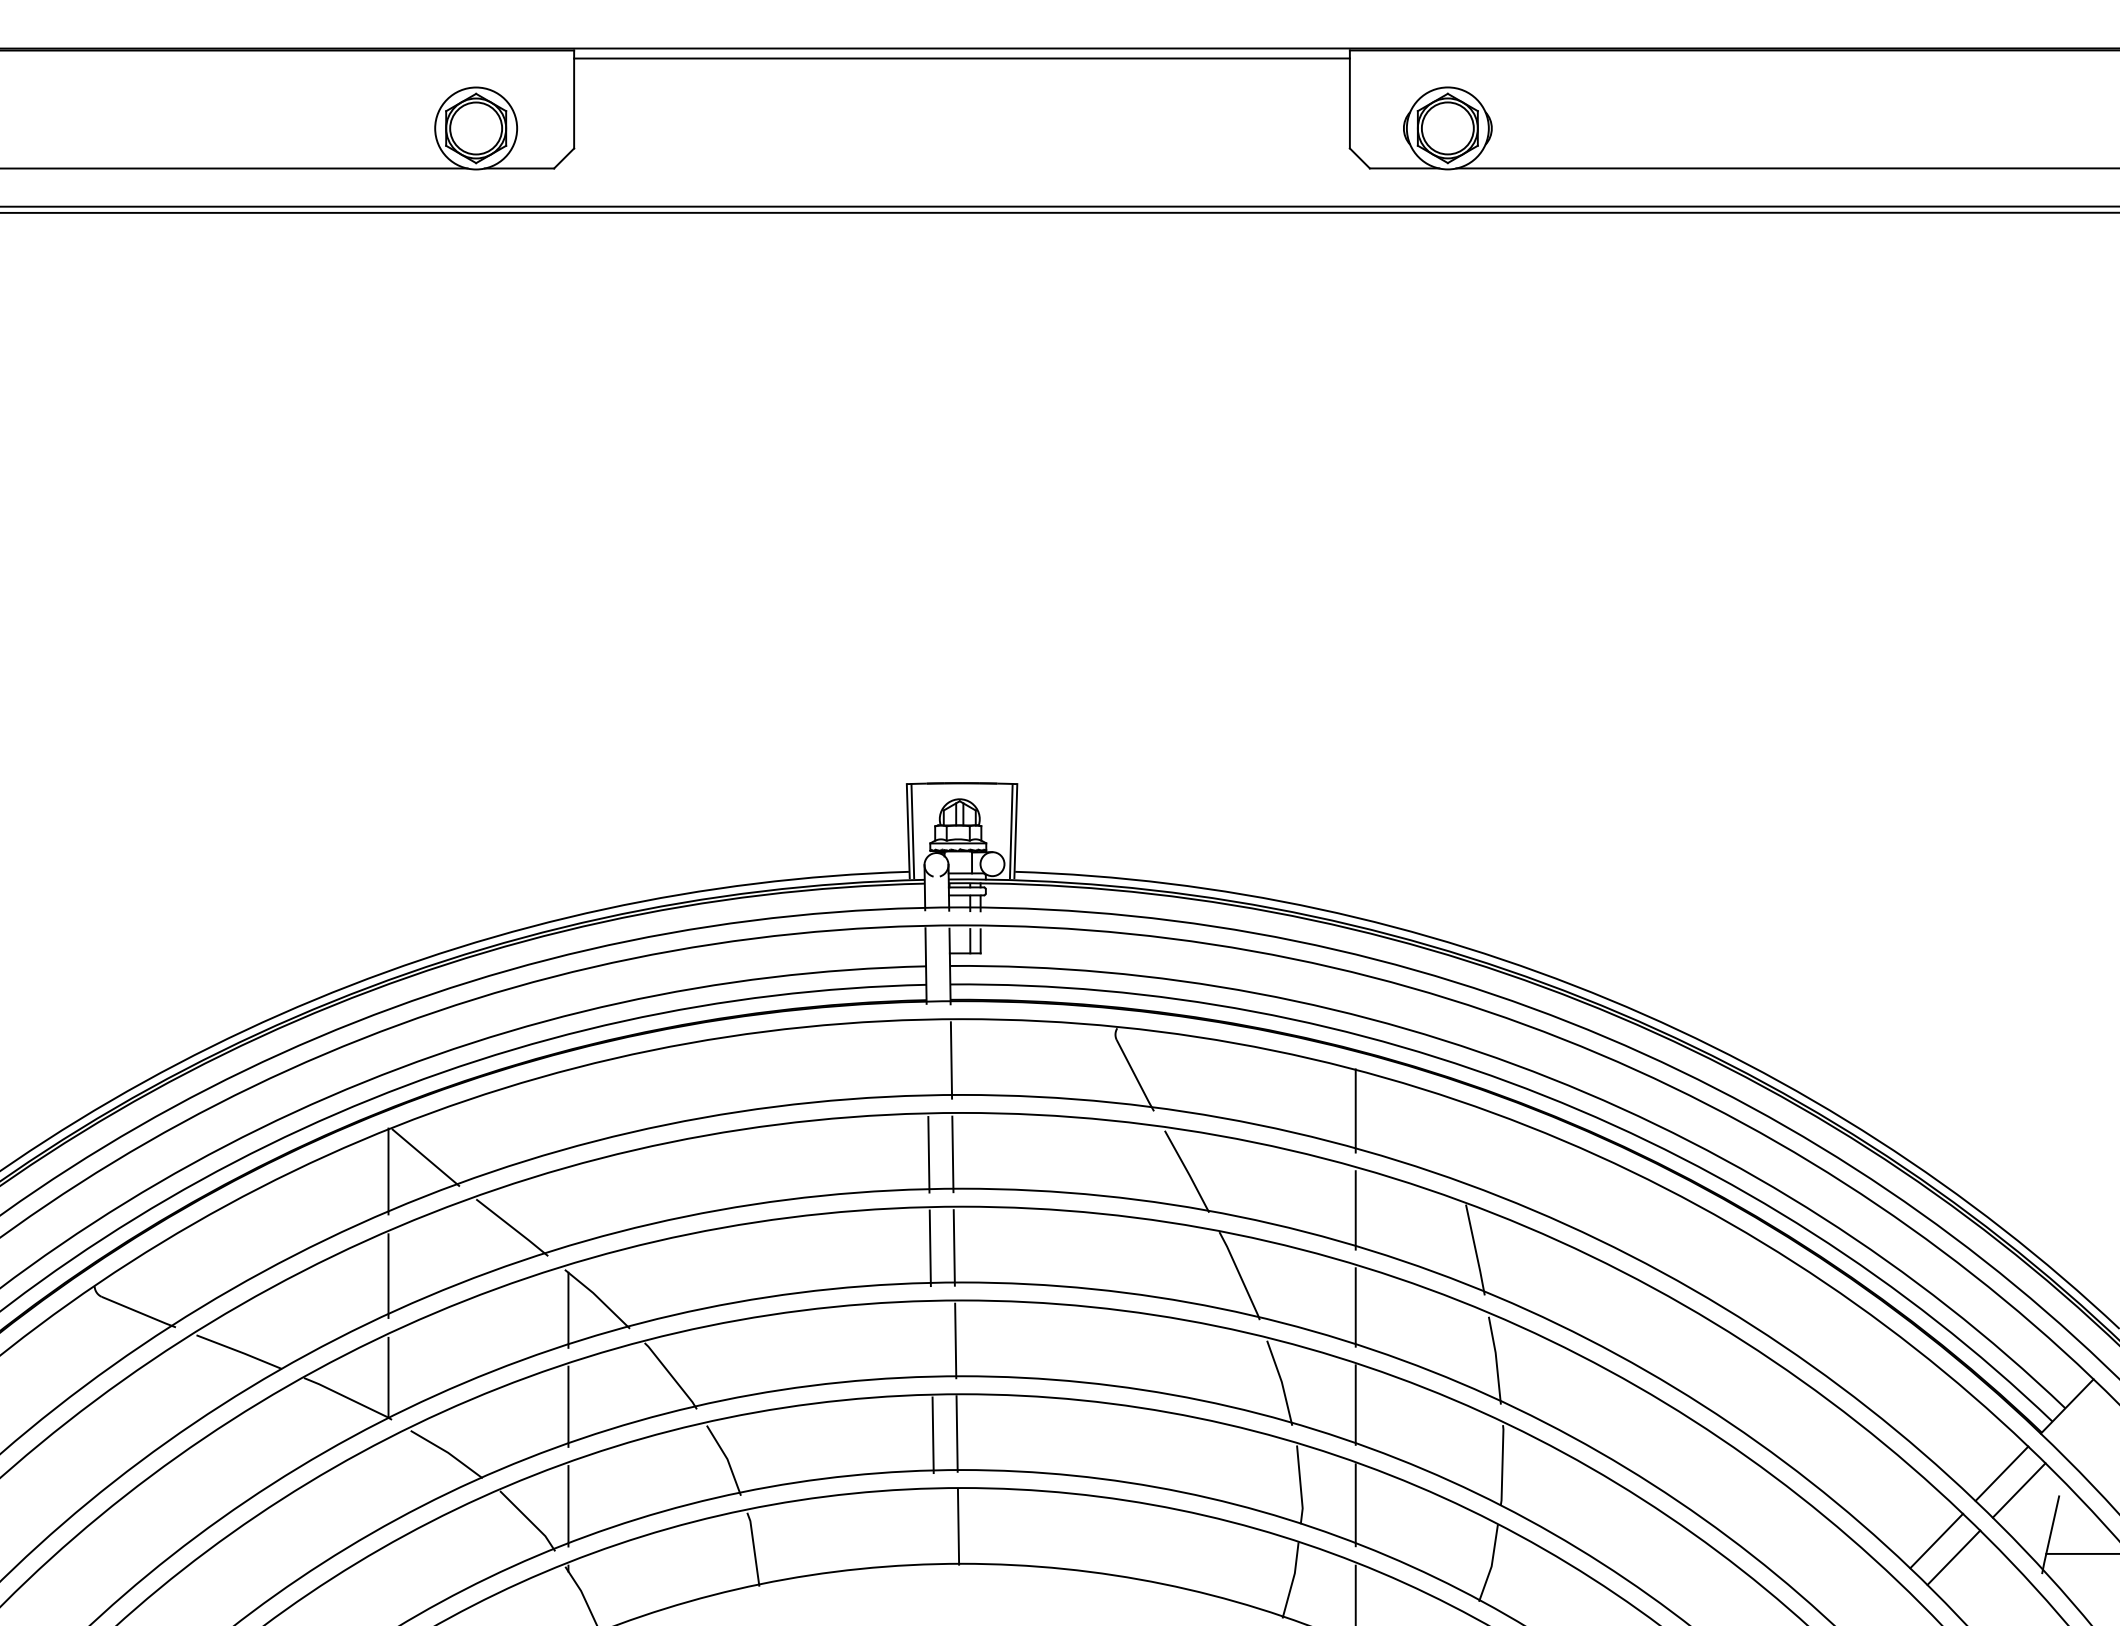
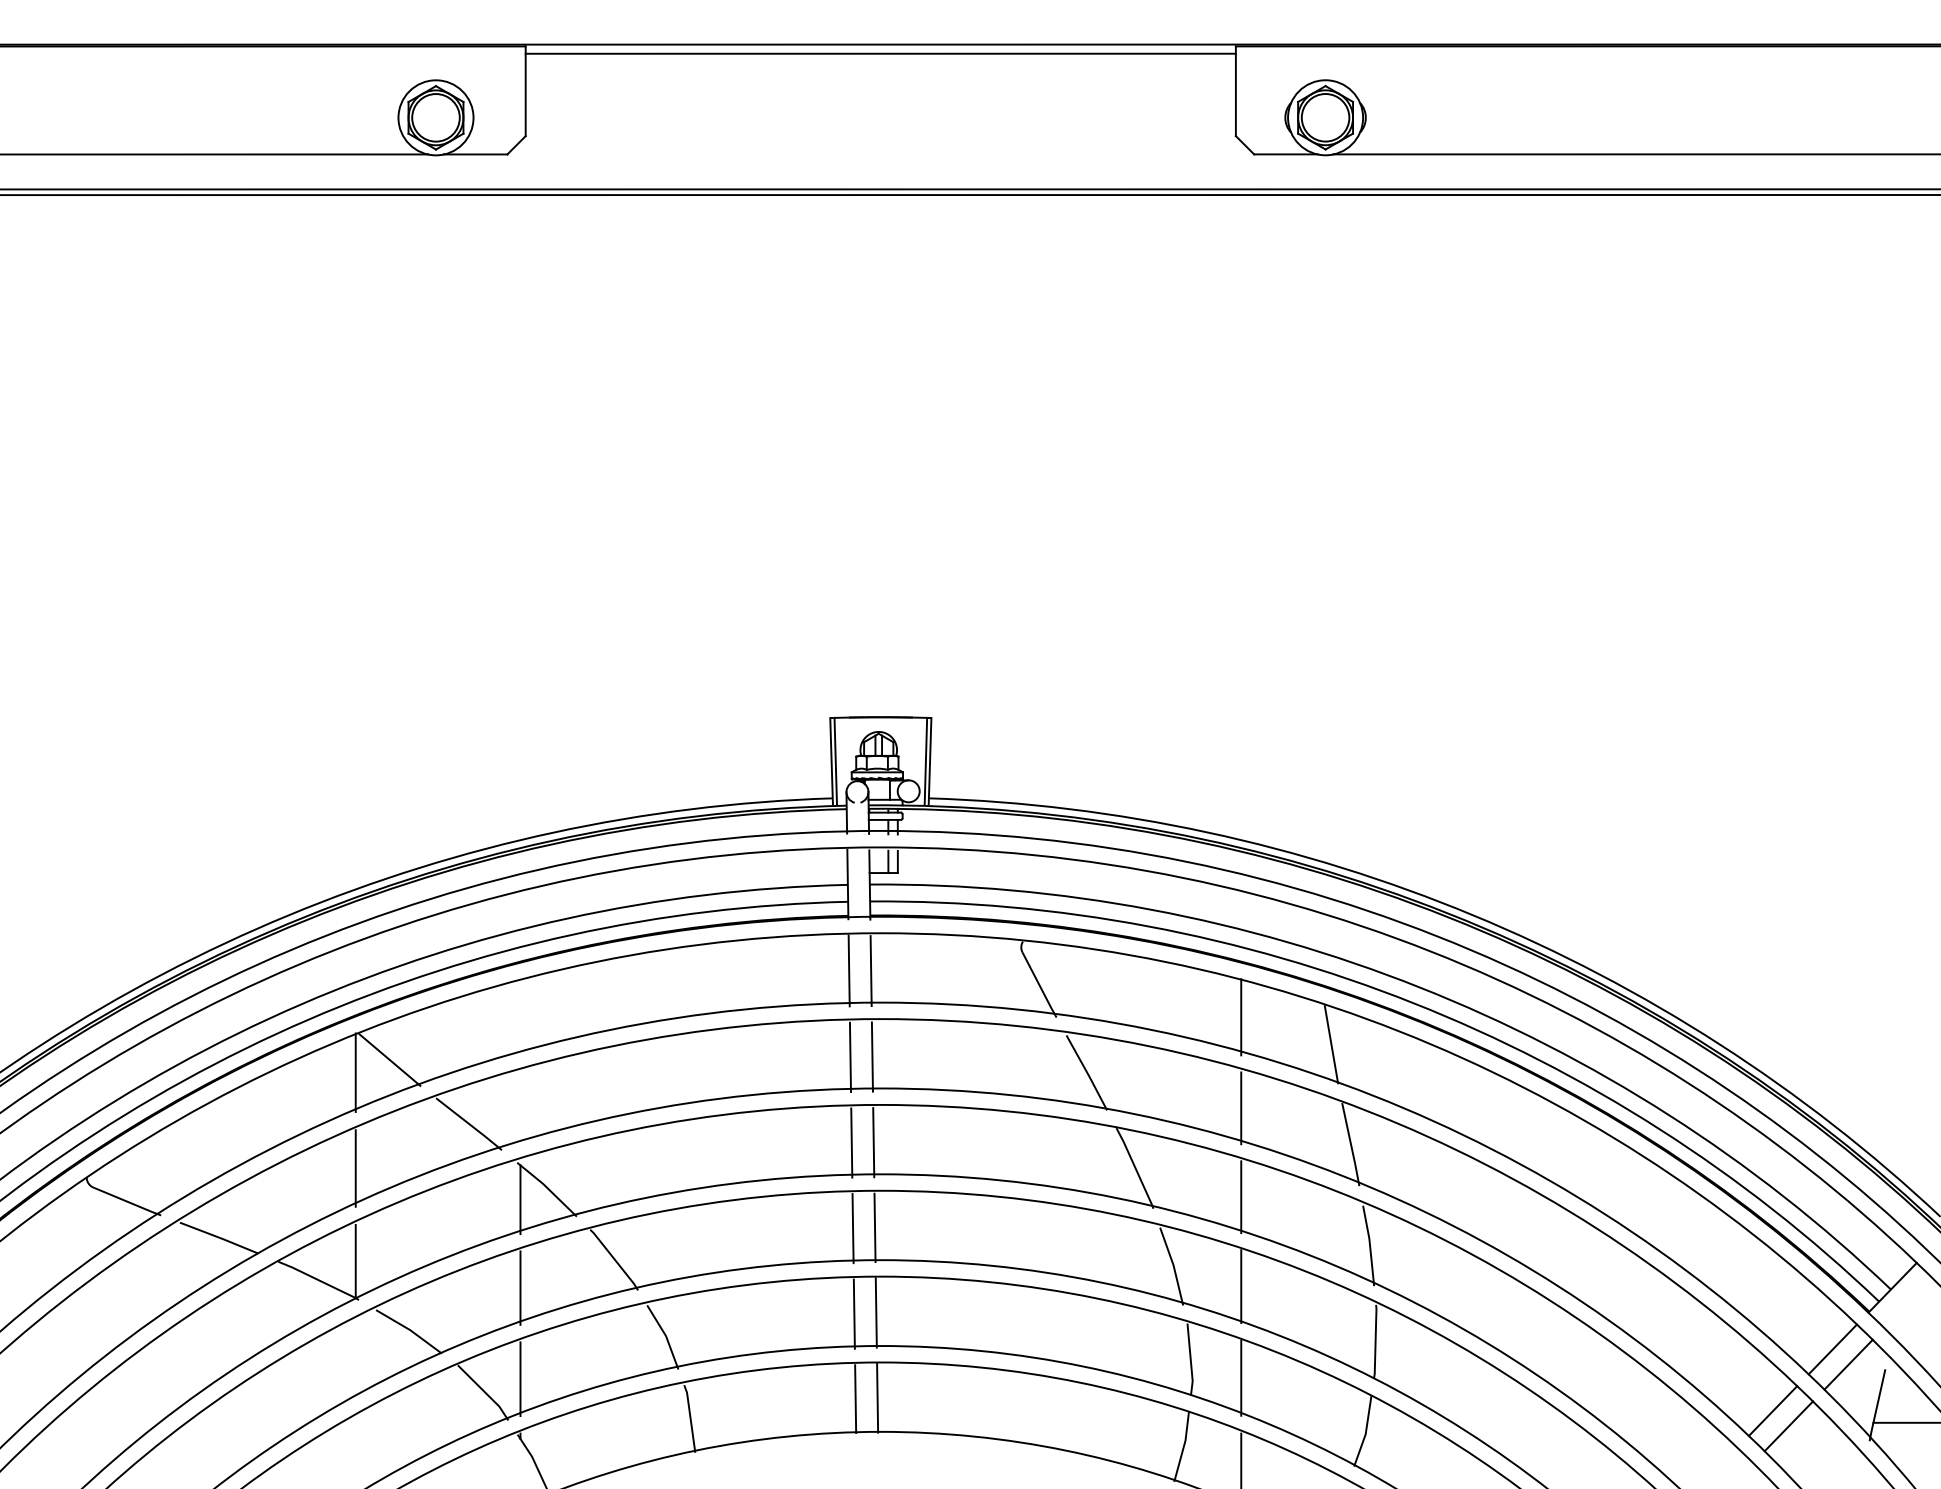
line: (926, 1059) -> (848, 970), added
line: (1454, 1140) -> (1331, 1044), added
line: (931, 1341) -> (852, 1228), added
line: (934, 1527) -> (855, 1398), added

